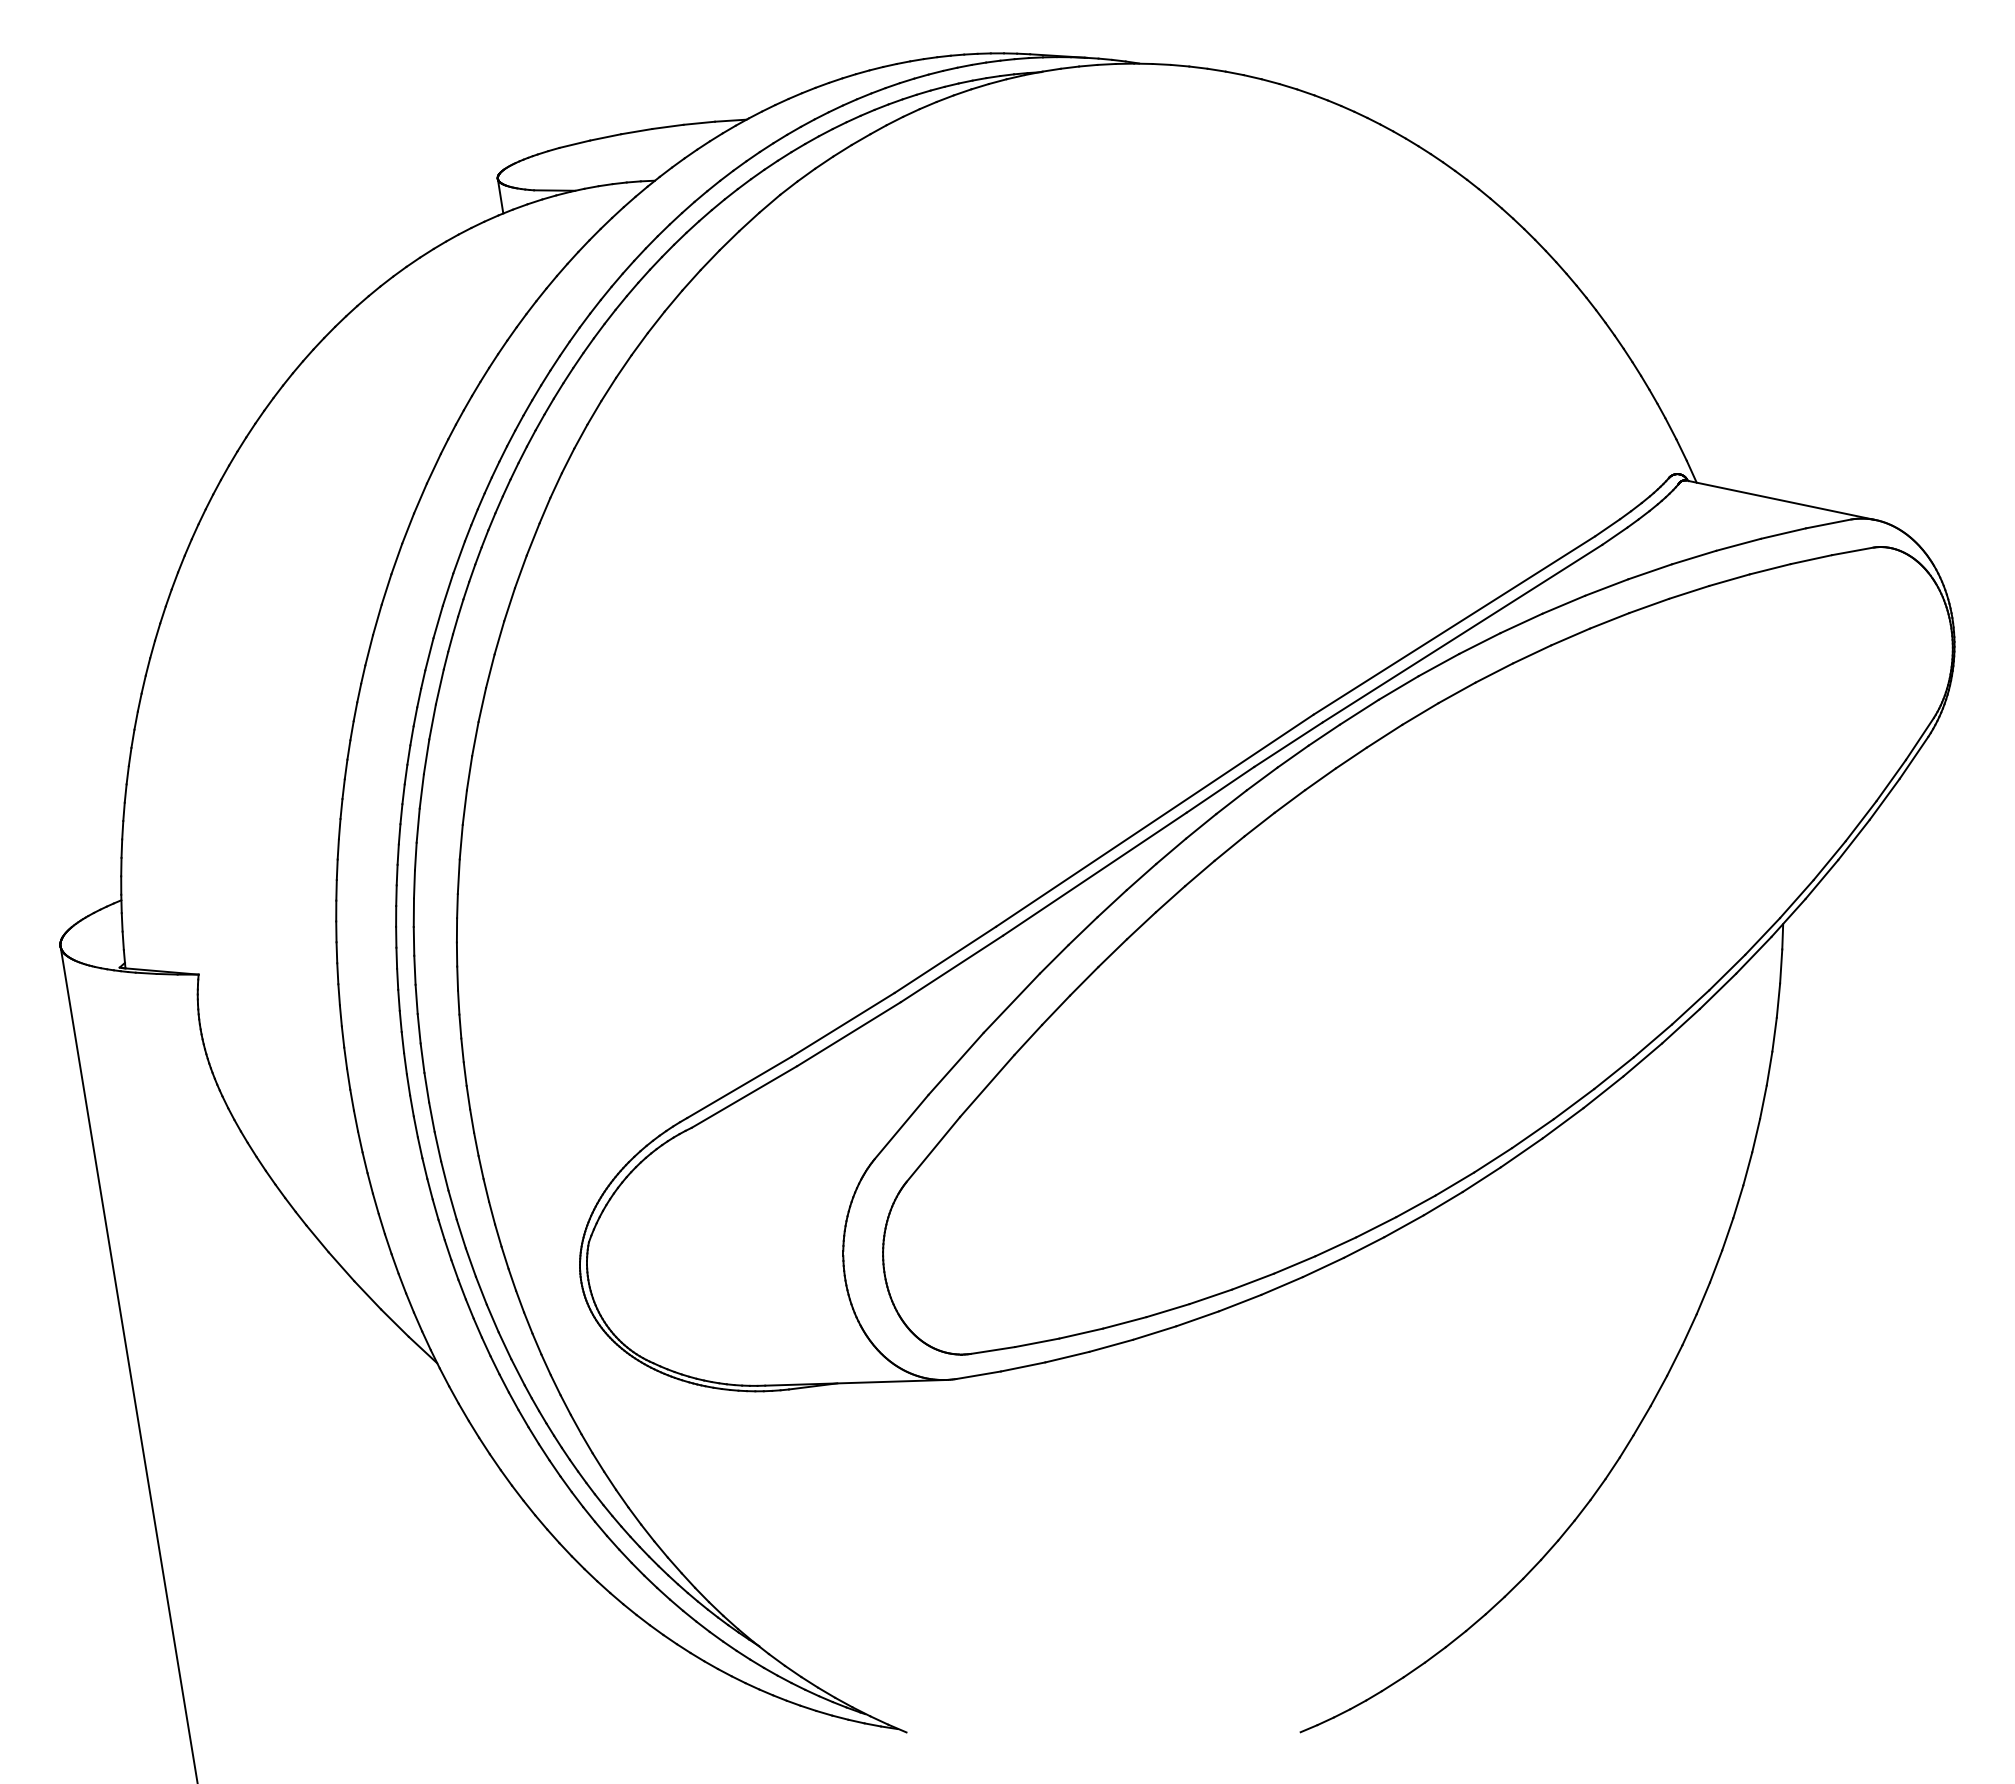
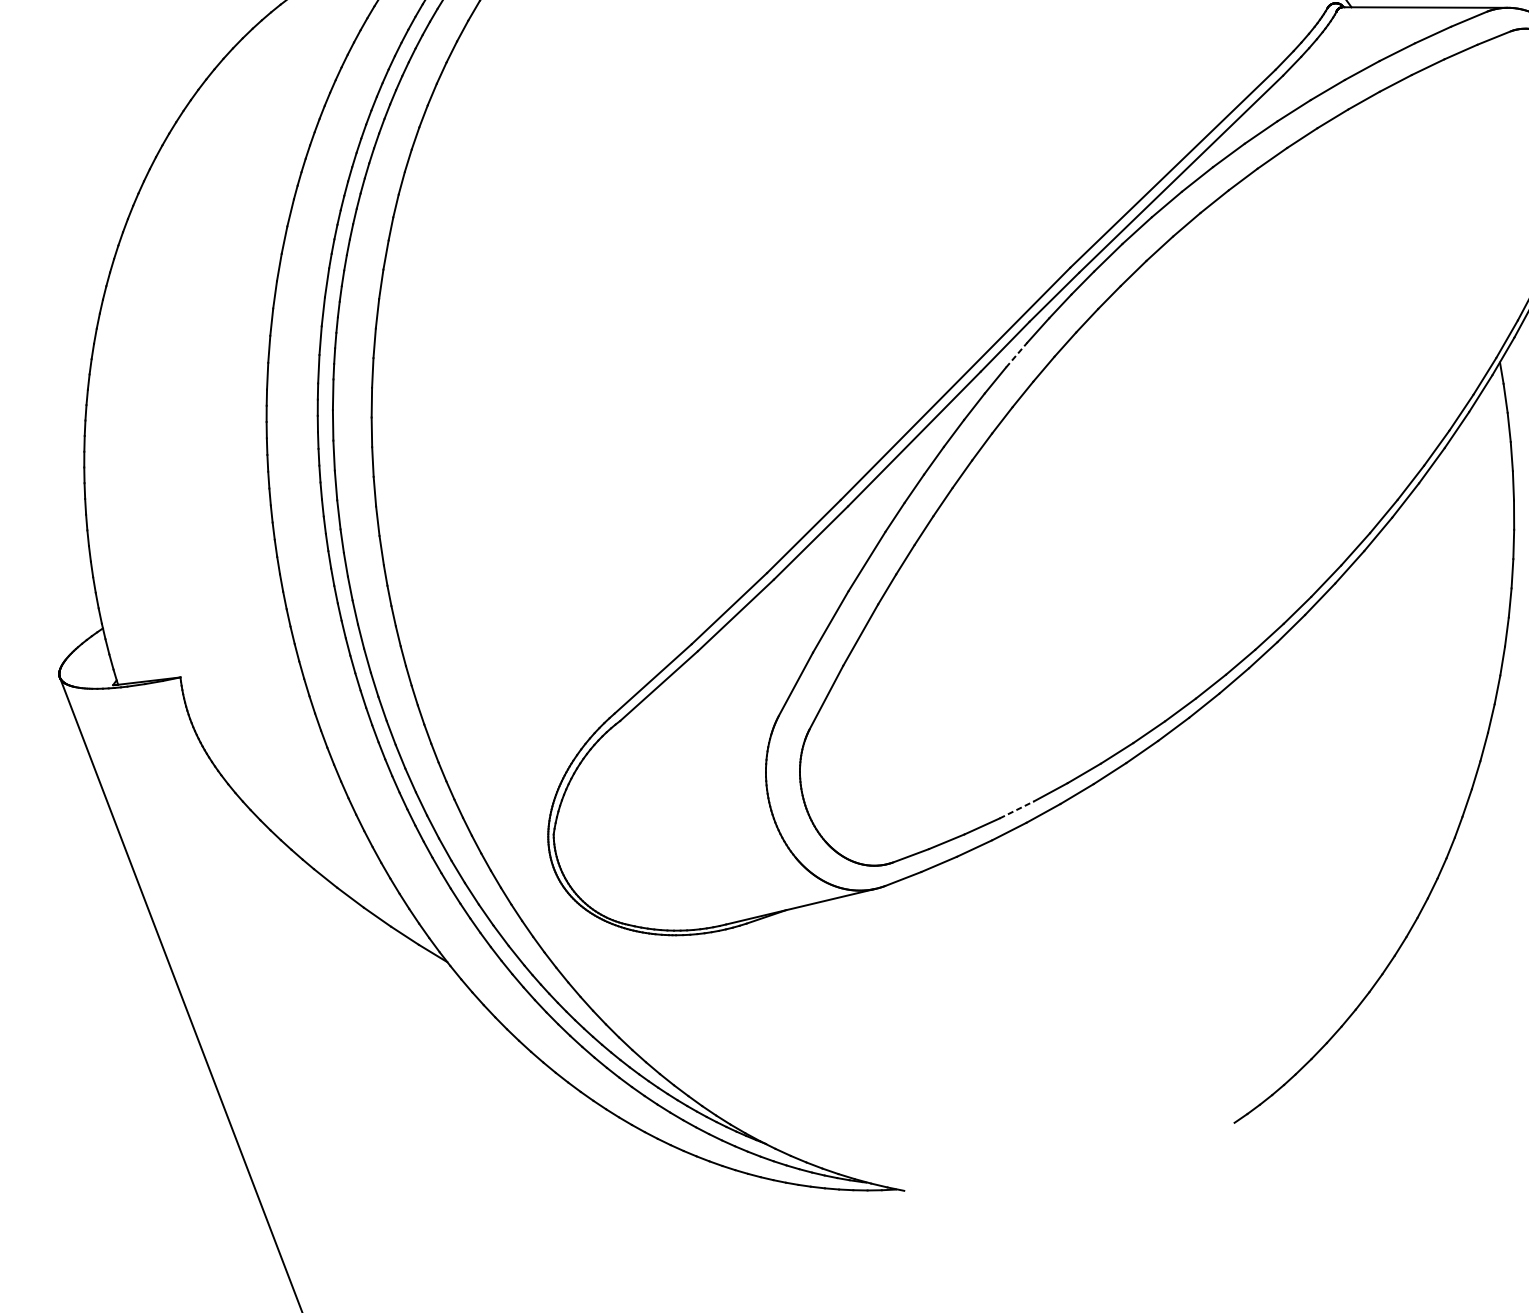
line: (1231, 801) -> (1016, 354), solid -> dashed
line: (1125, 1322) -> (1017, 809), solid -> dashed

